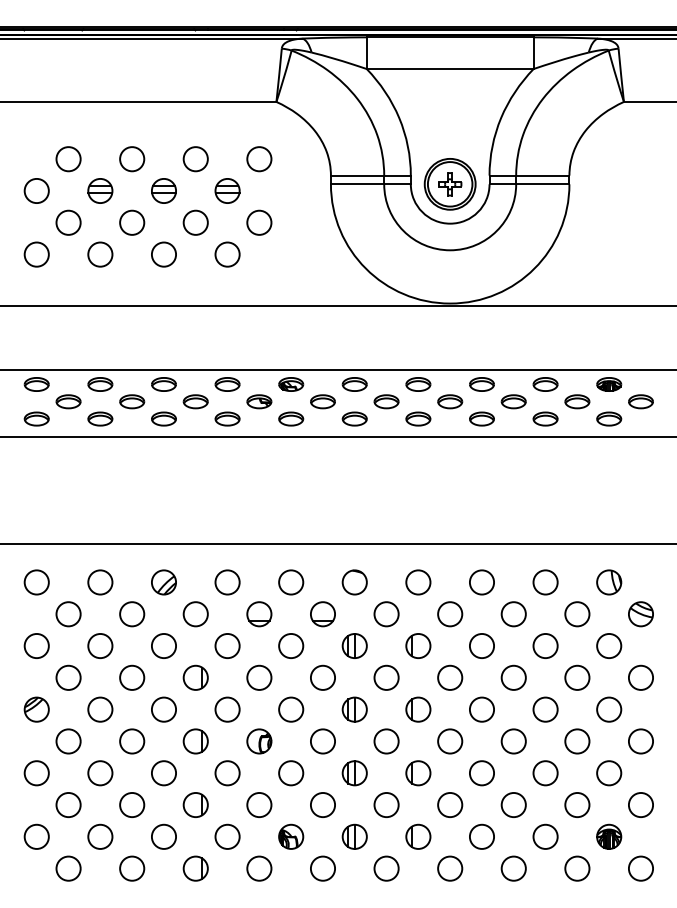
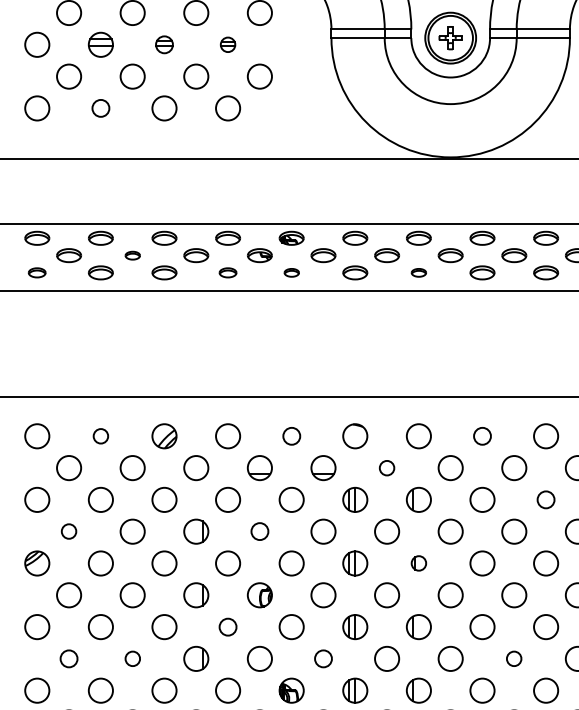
part: (163, 190) -> (164, 44), size x0.7
part: (227, 190) -> (228, 44), size x0.6
circle: (100, 254) -> (101, 108), size x0.7
part: (132, 401) -> (133, 255), size x0.6
part: (36, 418) -> (37, 272), size x0.7
part: (227, 418) -> (228, 272), size x0.7
part: (291, 418) -> (292, 272), size x0.6
part: (418, 418) -> (419, 272), size x0.6
circle: (100, 582) -> (101, 436), size x0.6
circle: (291, 582) -> (292, 436), size x0.7
circle: (481, 582) -> (482, 436), size x0.7
circle: (386, 614) -> (387, 468), size x0.6
circle: (545, 645) -> (546, 499), size x0.7
circle: (68, 677) -> (69, 531), size x0.6
circle: (259, 677) -> (260, 531), size x0.7
part: (418, 709) -> (419, 563), size x0.6
circle: (227, 773) -> (228, 627), size x0.7
circle: (68, 804) -> (69, 658), size x0.7
circle: (132, 804) -> (133, 658), size x0.6
circle: (322, 804) -> (323, 658), size x0.7
circle: (513, 804) -> (514, 658), size x0.6

